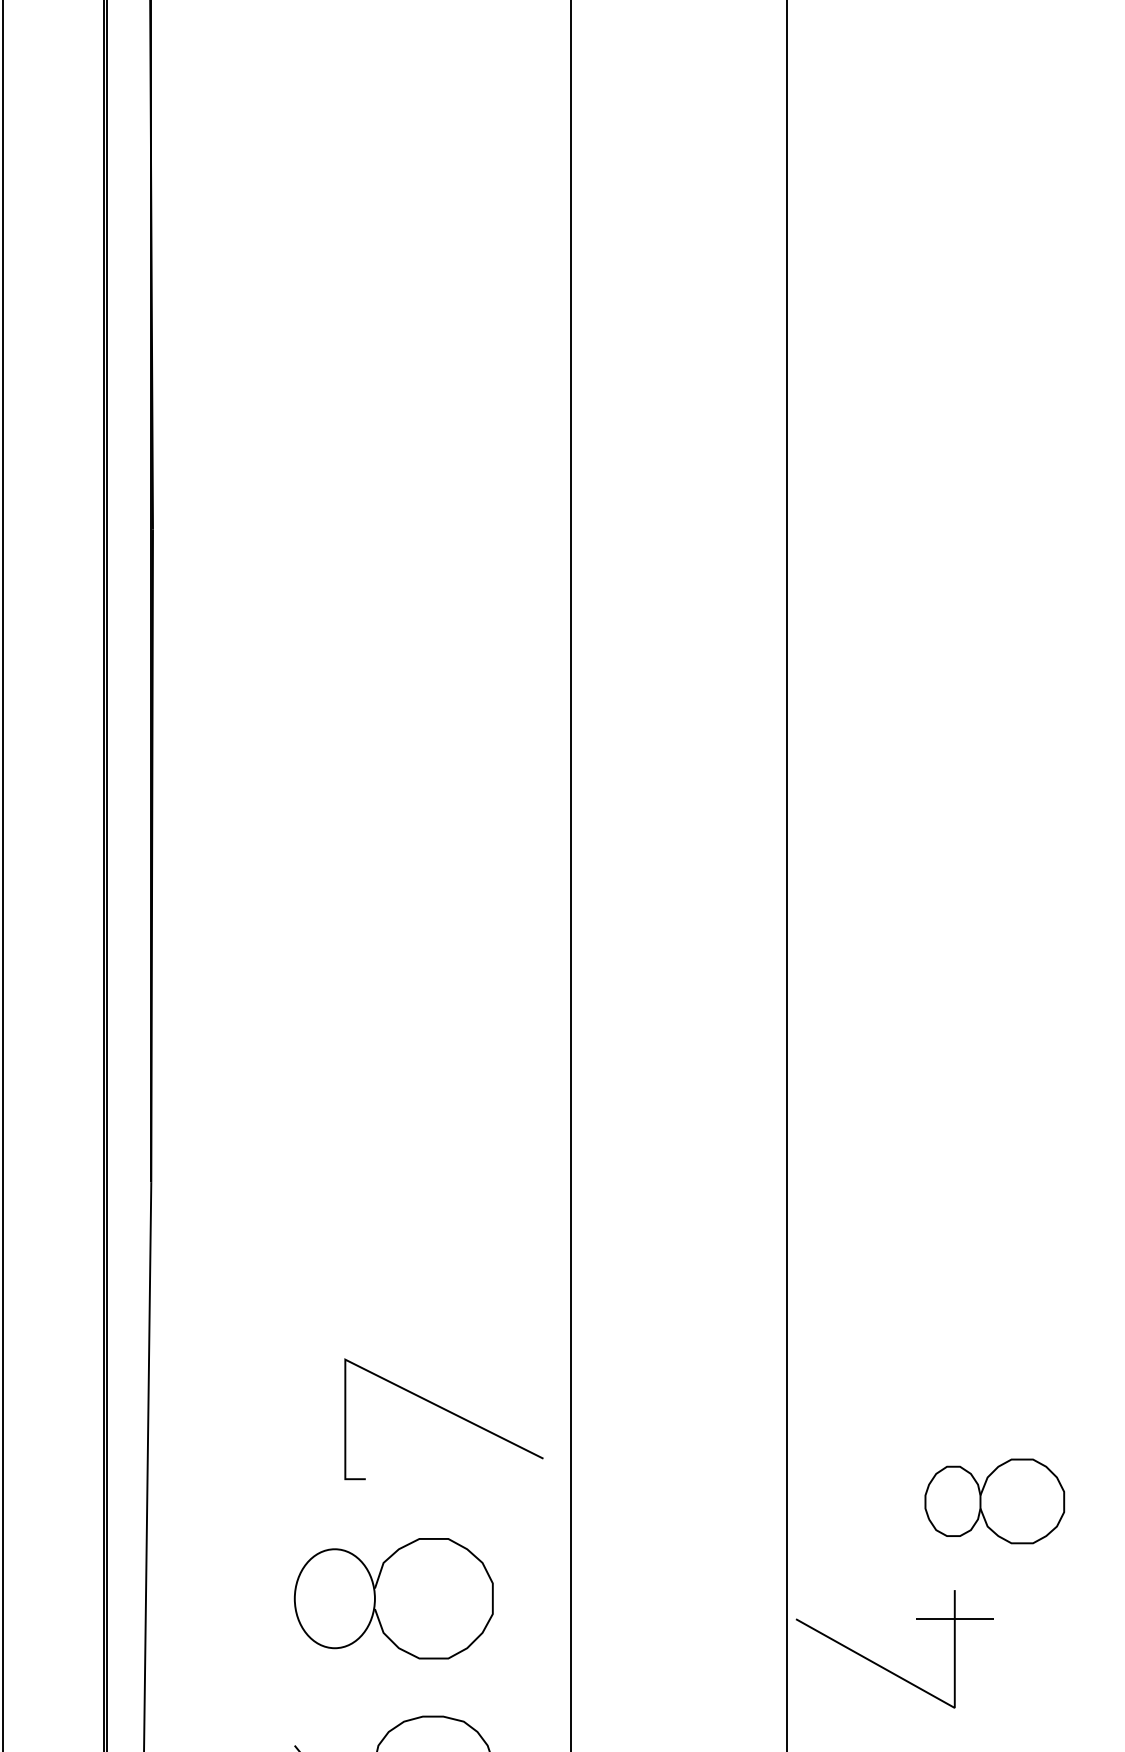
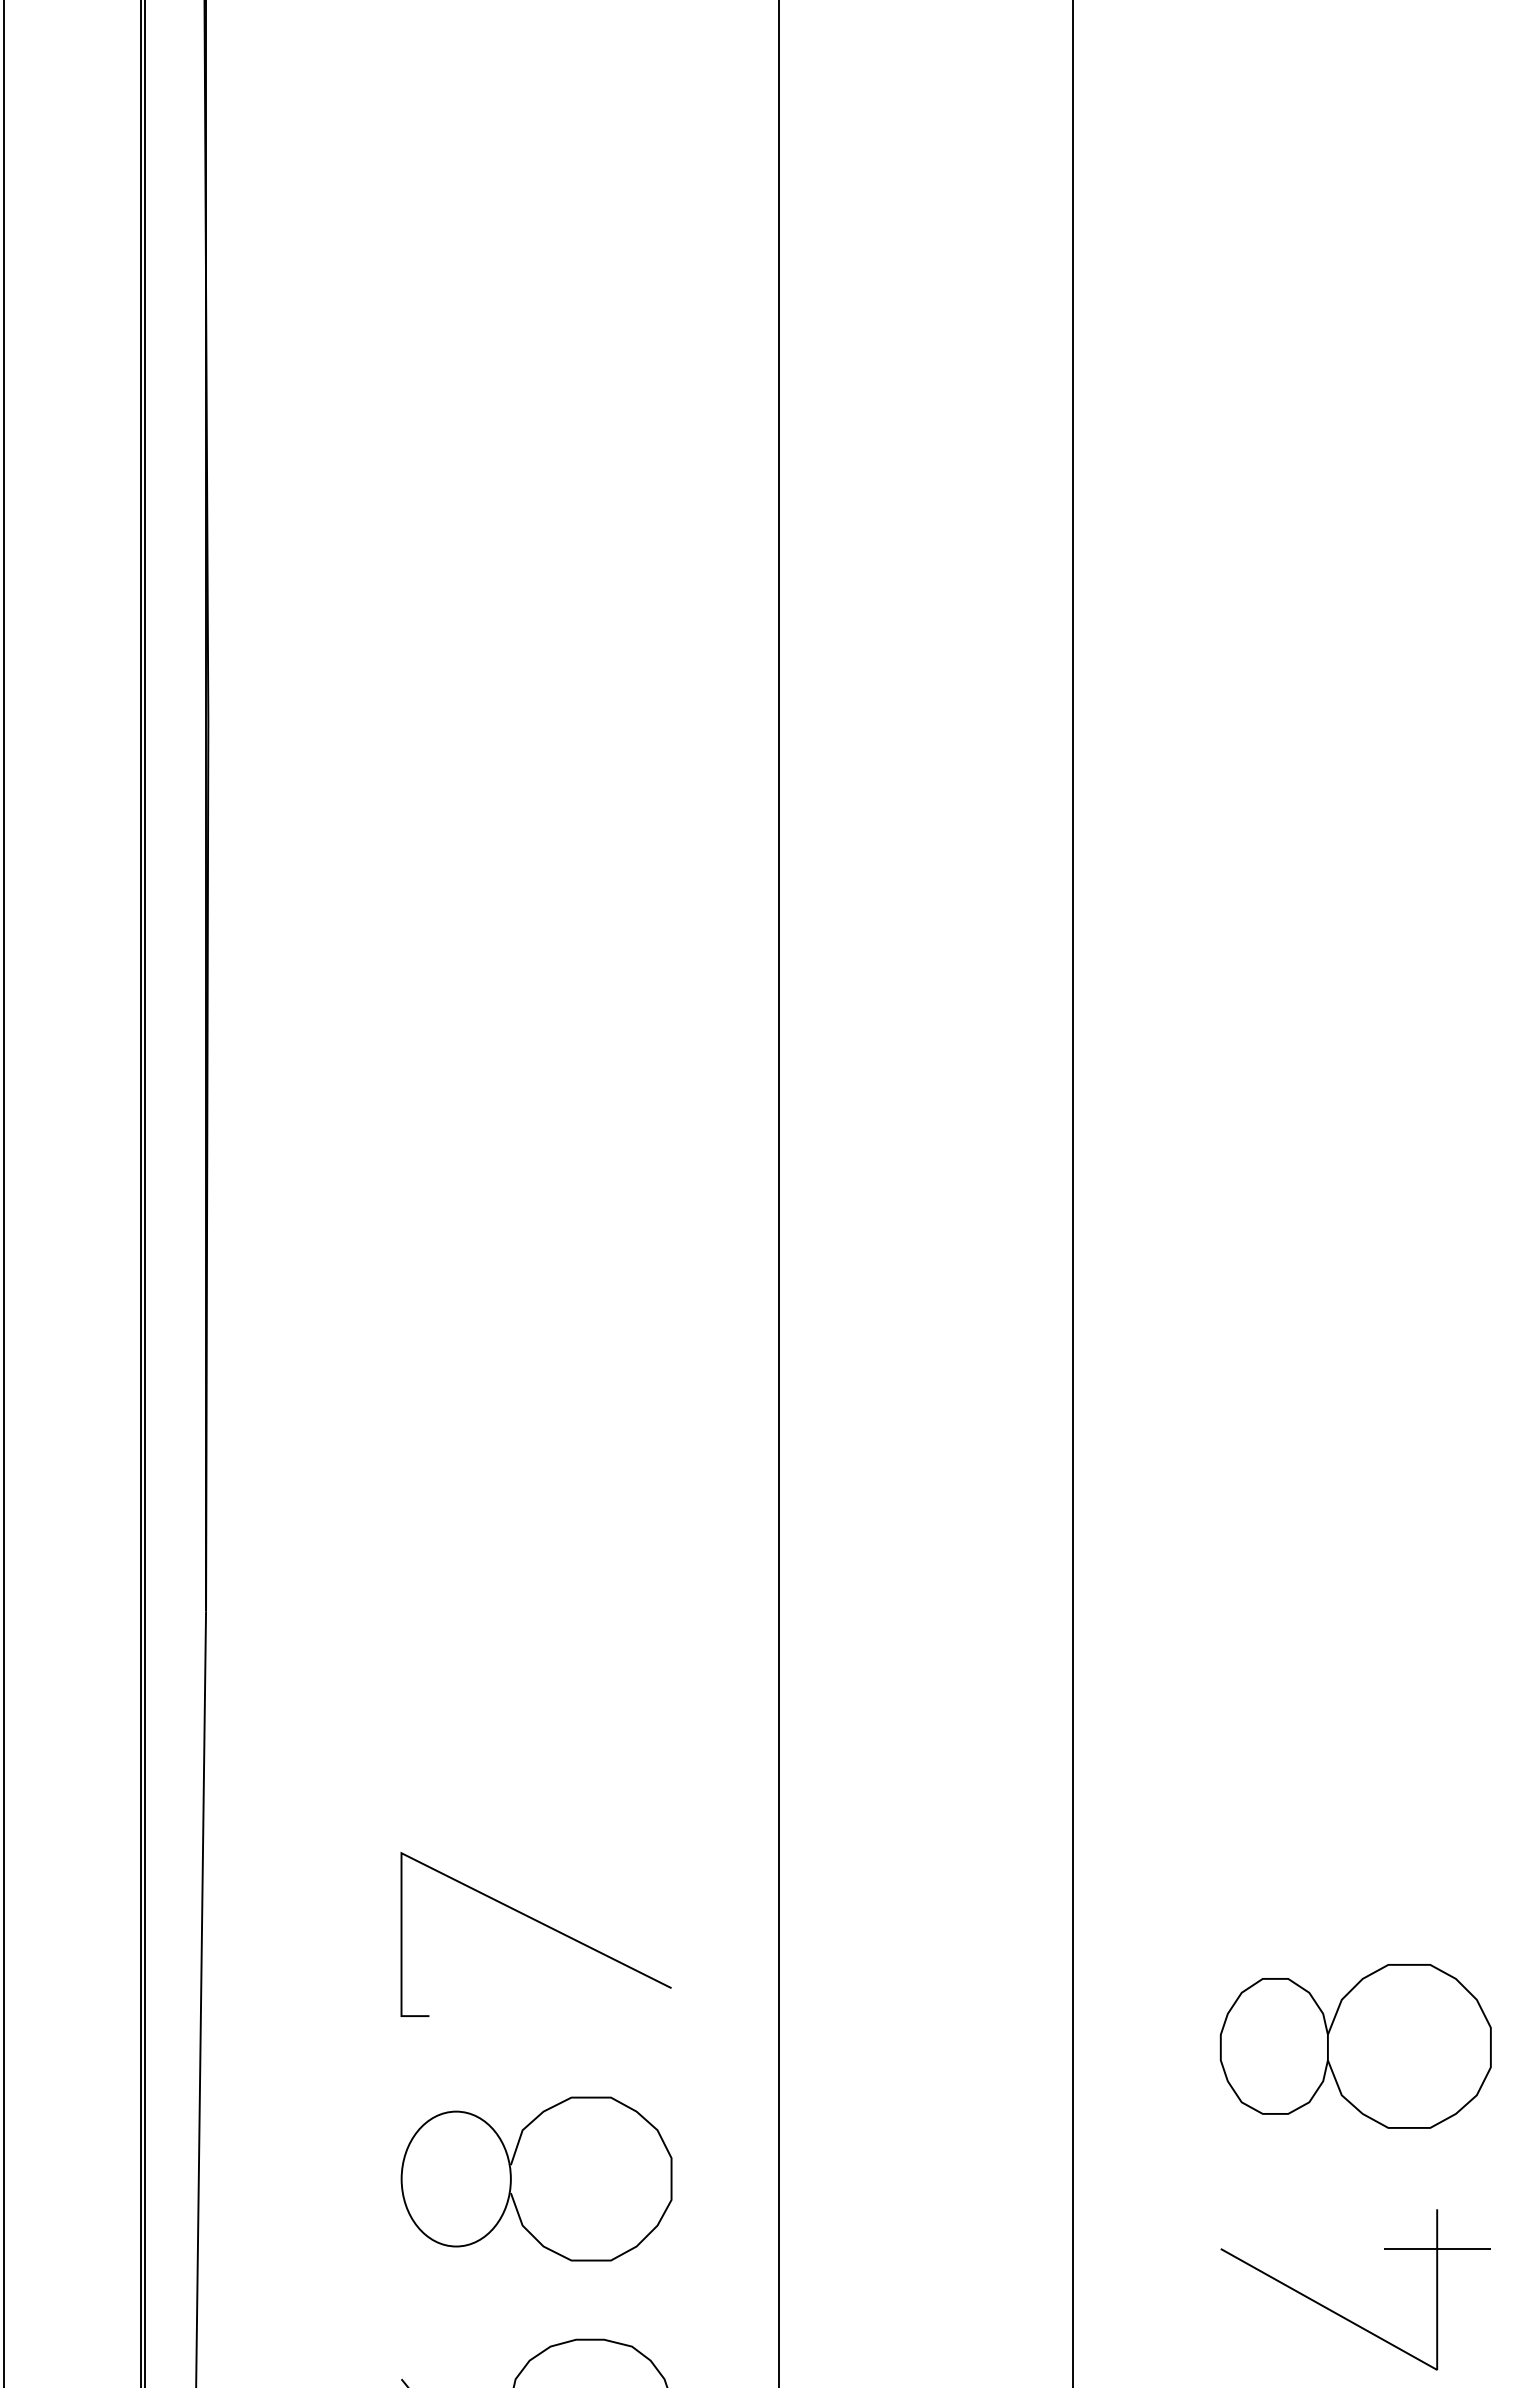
line: (448, 1411) -> (541, 1924), moved
part: (994, 1501) -> (1355, 2046), size x1.43
part: (885, 1668) -> (1342, 2315), moved

